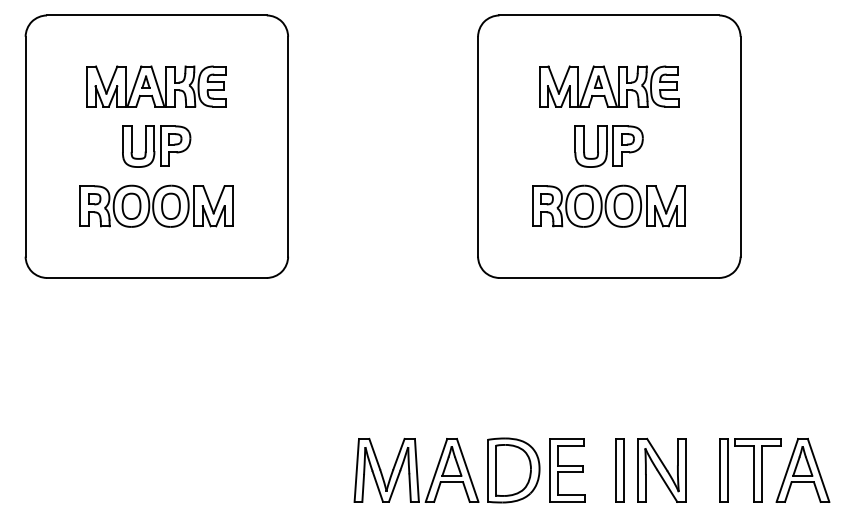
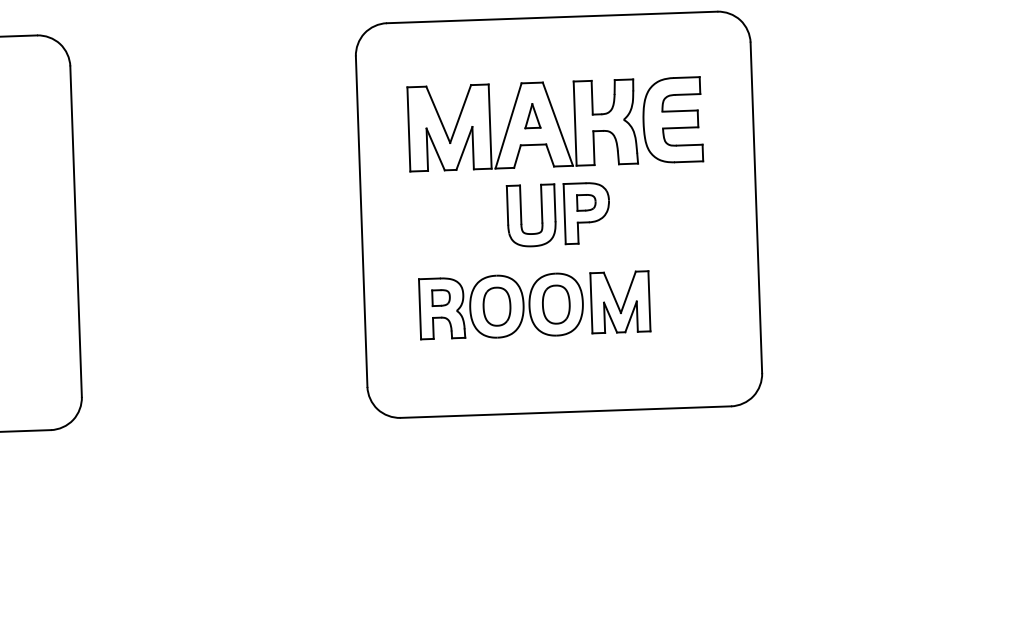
part: (609, 86) -> (556, 124), size x1.4
part: (608, 205) -> (533, 304), moved

